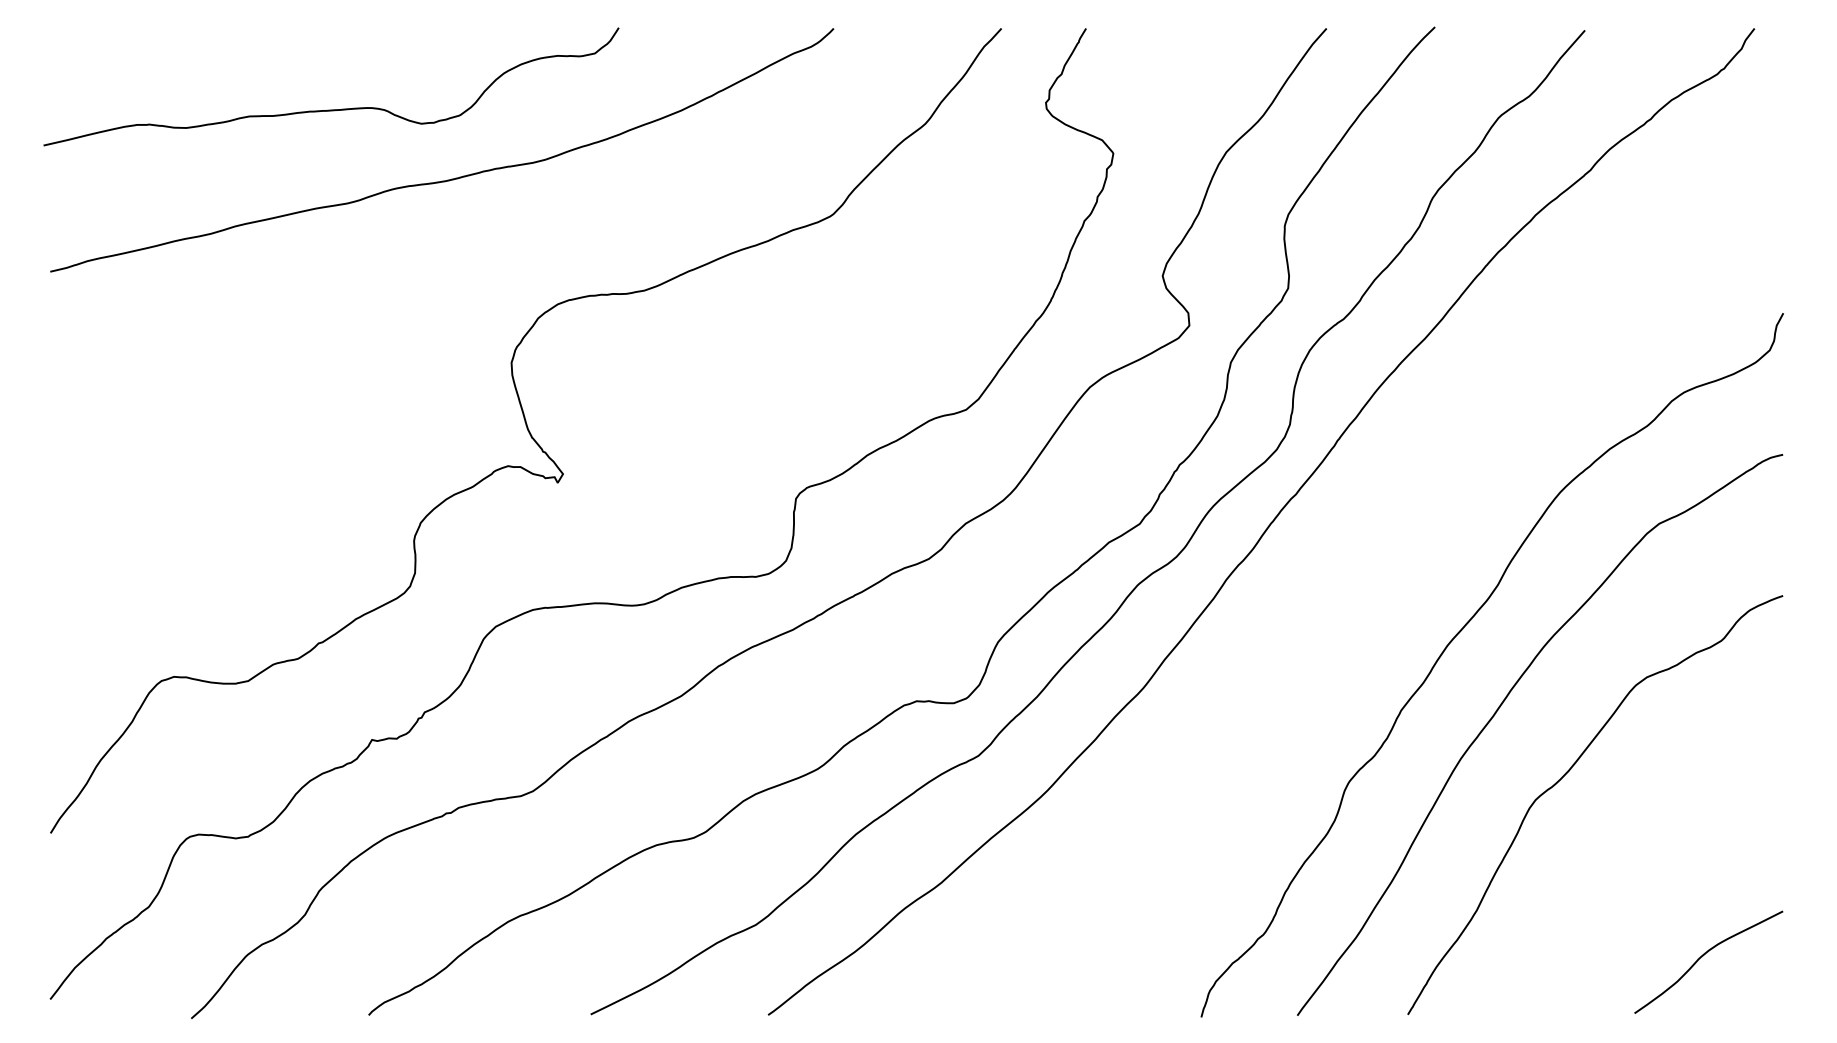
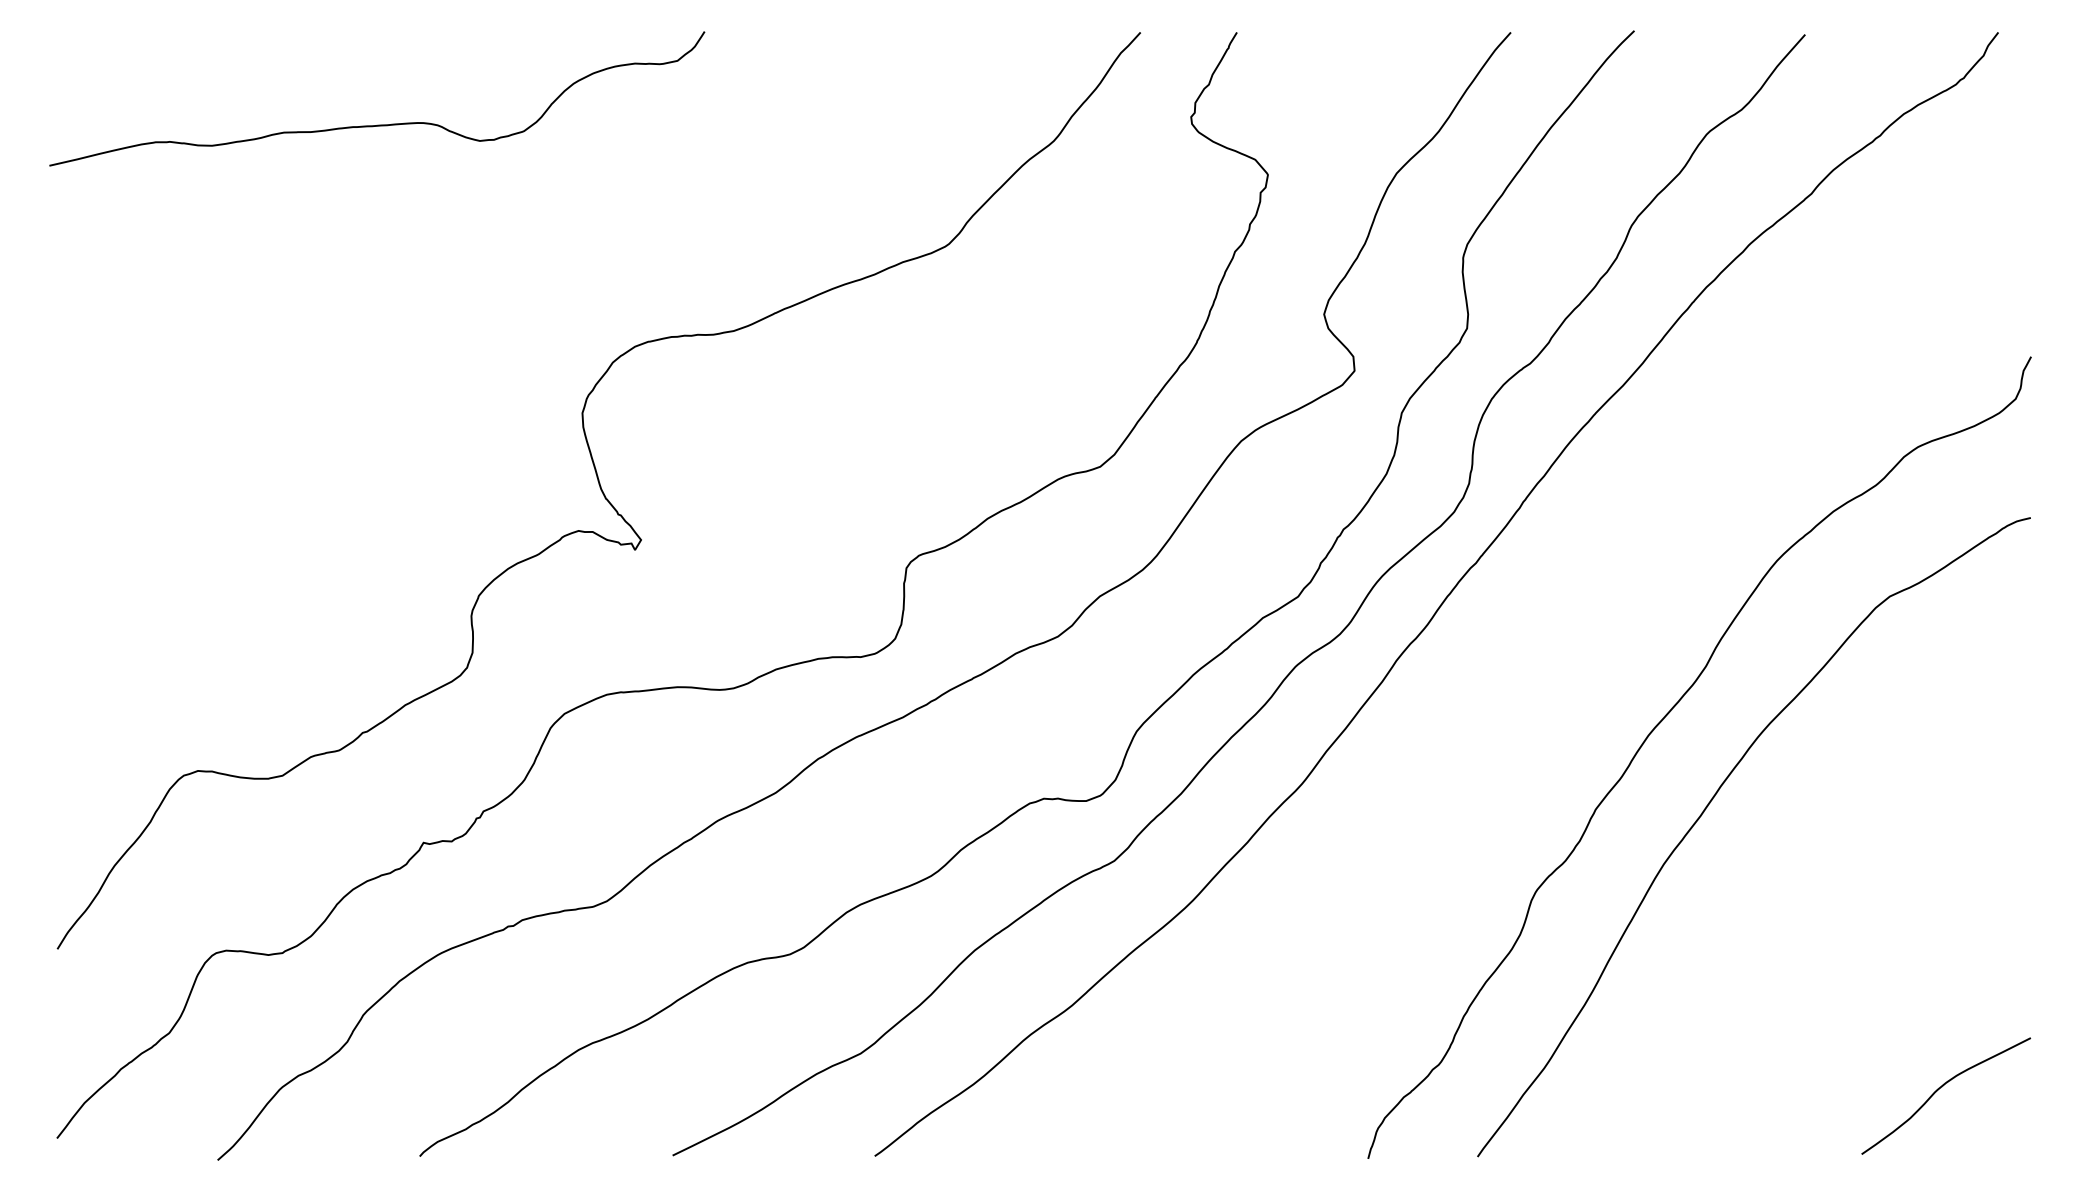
curve: (448, 179) -> (510, 204), removed
curve: (1565, 775) -> (1782, 883), removed

